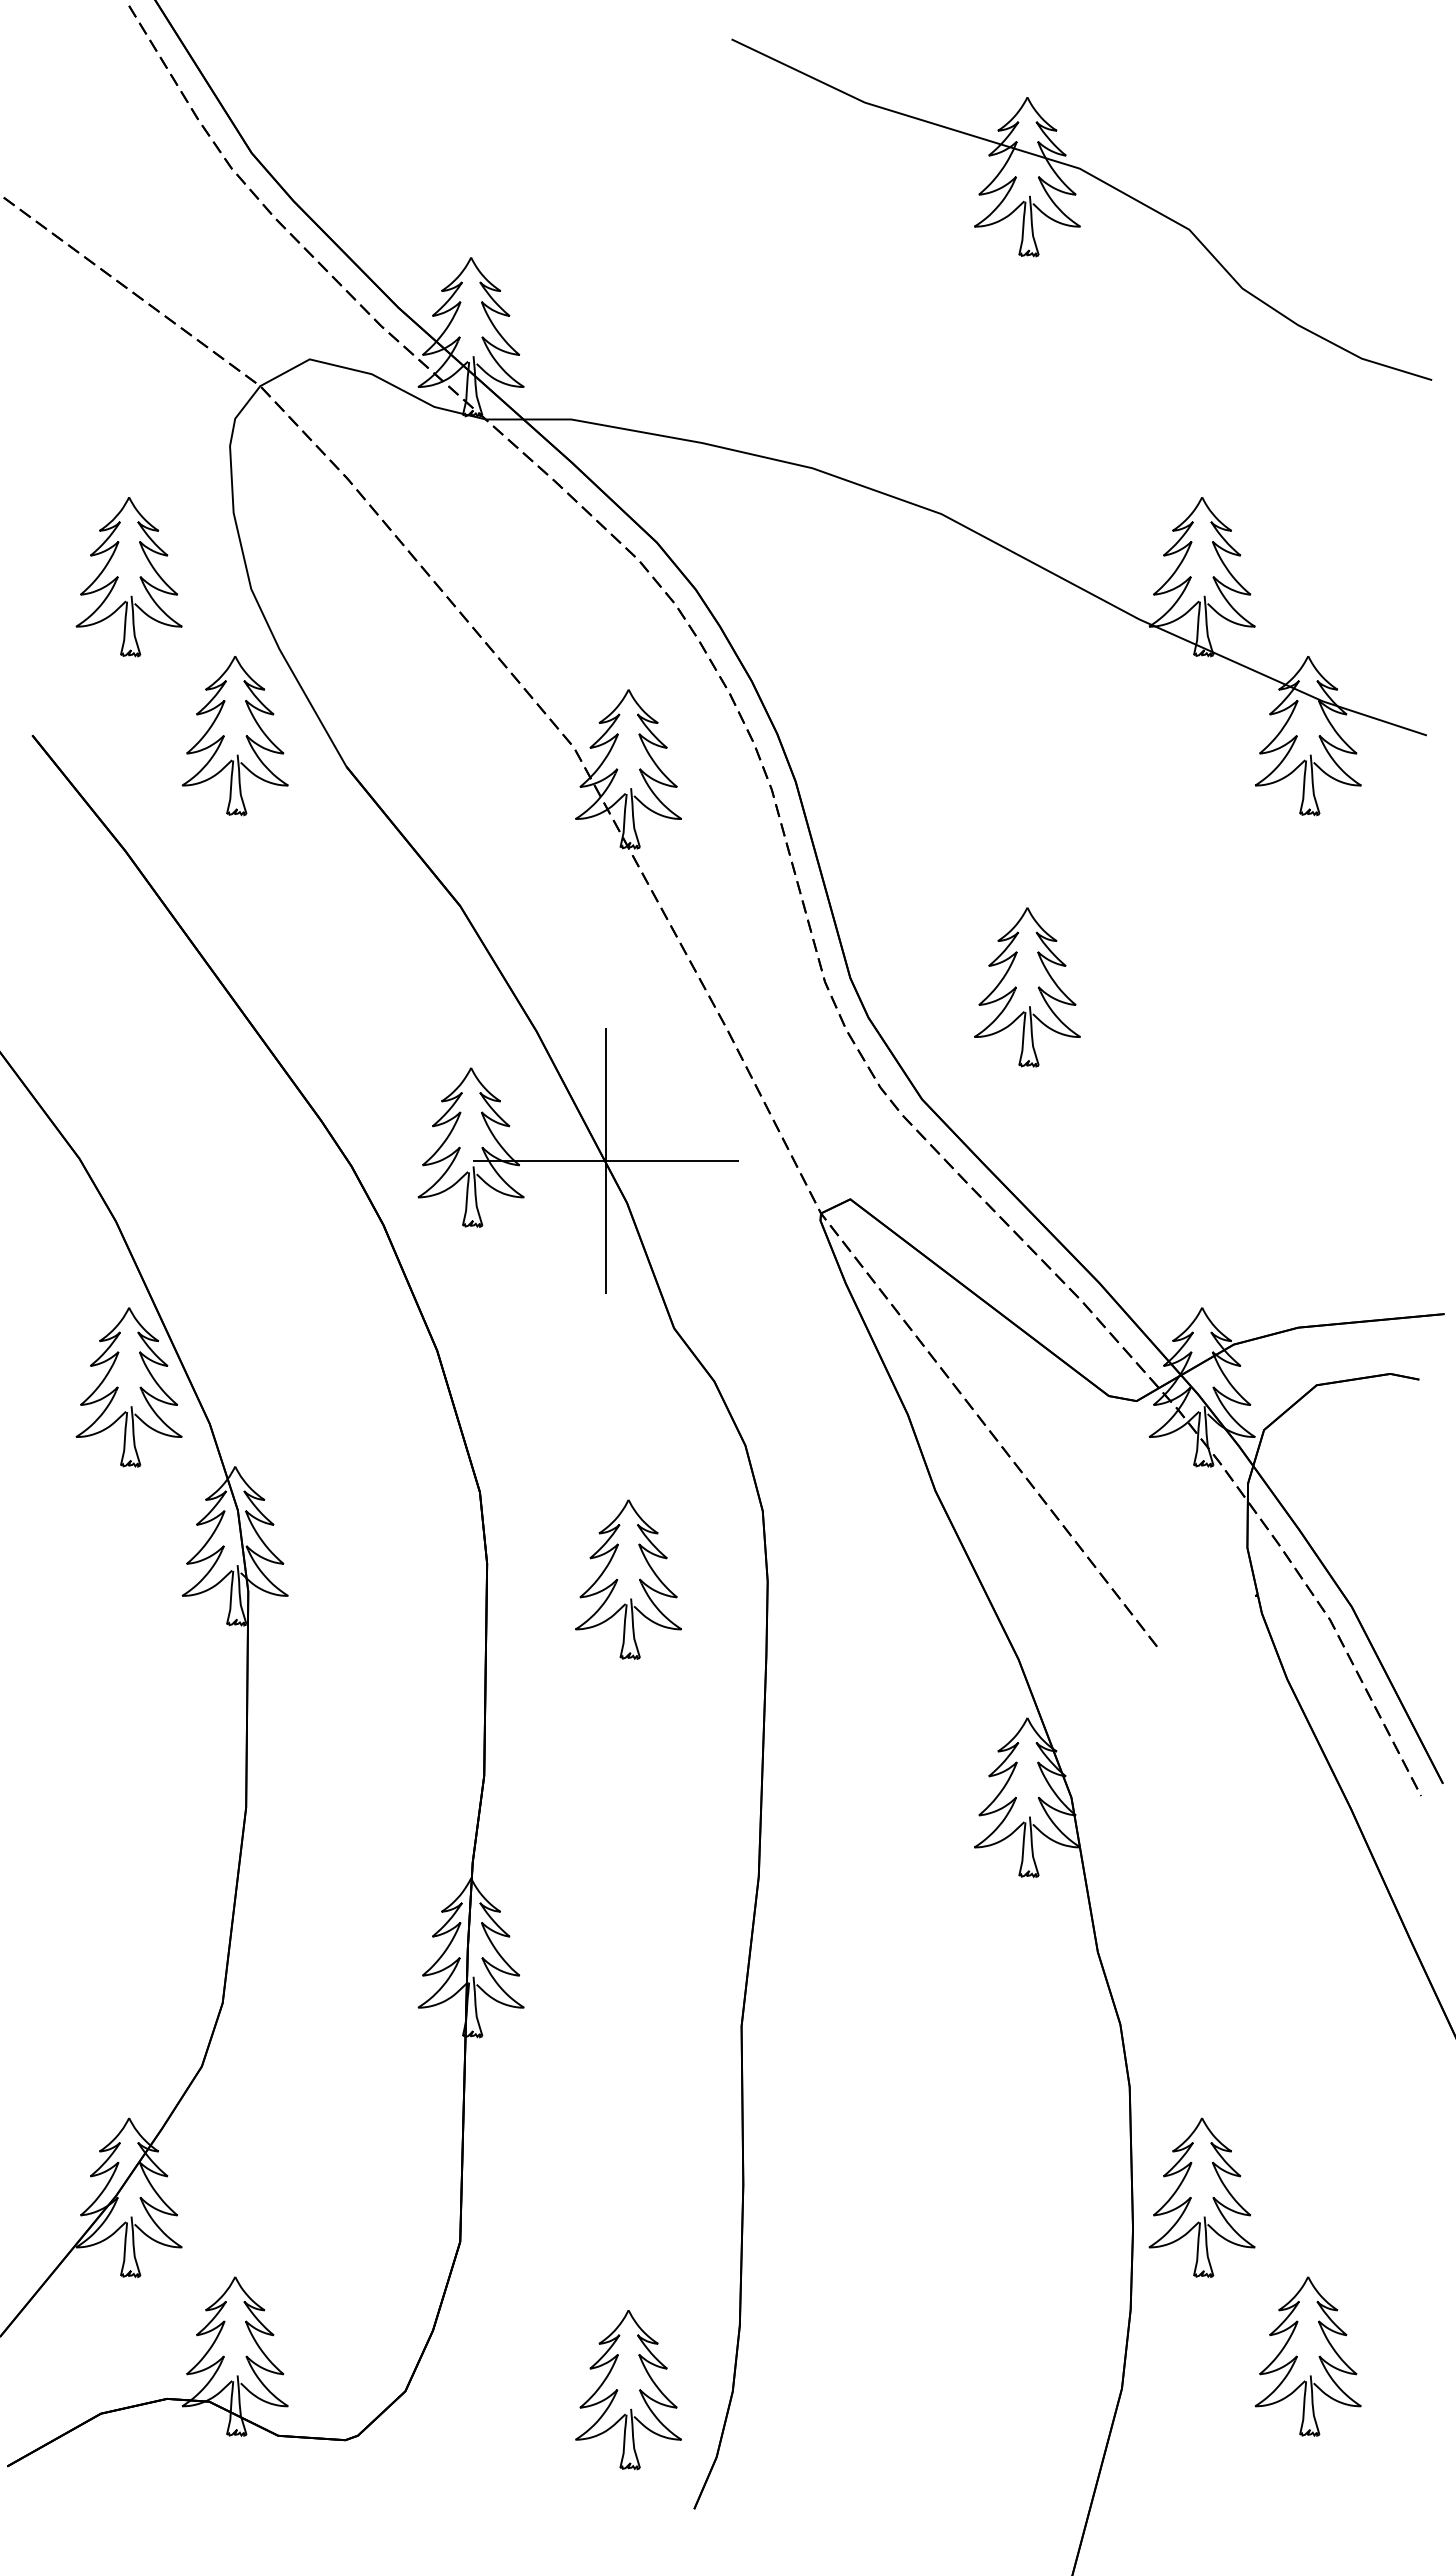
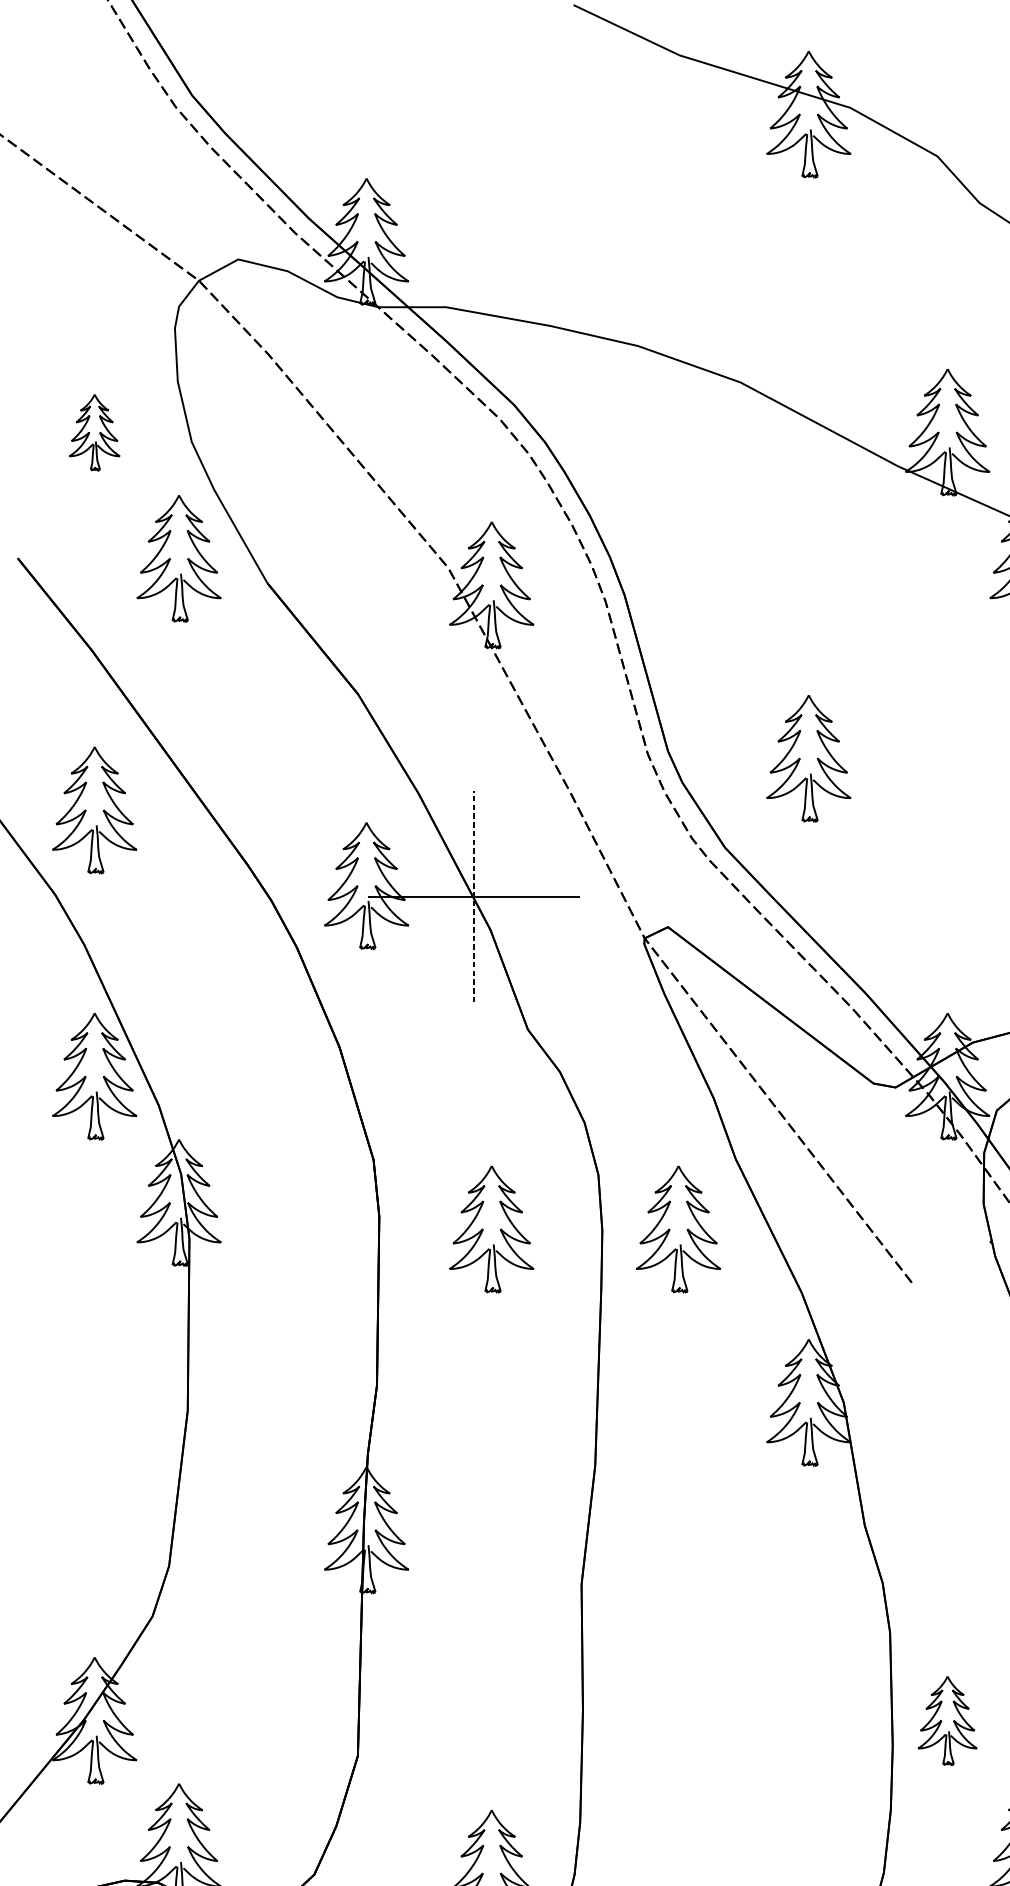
part: (128, 577) -> (94, 432), size x0.6
part: (128, 1052) -> (94, 810), added
line: (606, 1160) -> (474, 896), solid -> dashed
part: (863, 1579) -> (678, 1229), added
part: (1201, 2197) -> (947, 1720), size x0.7

